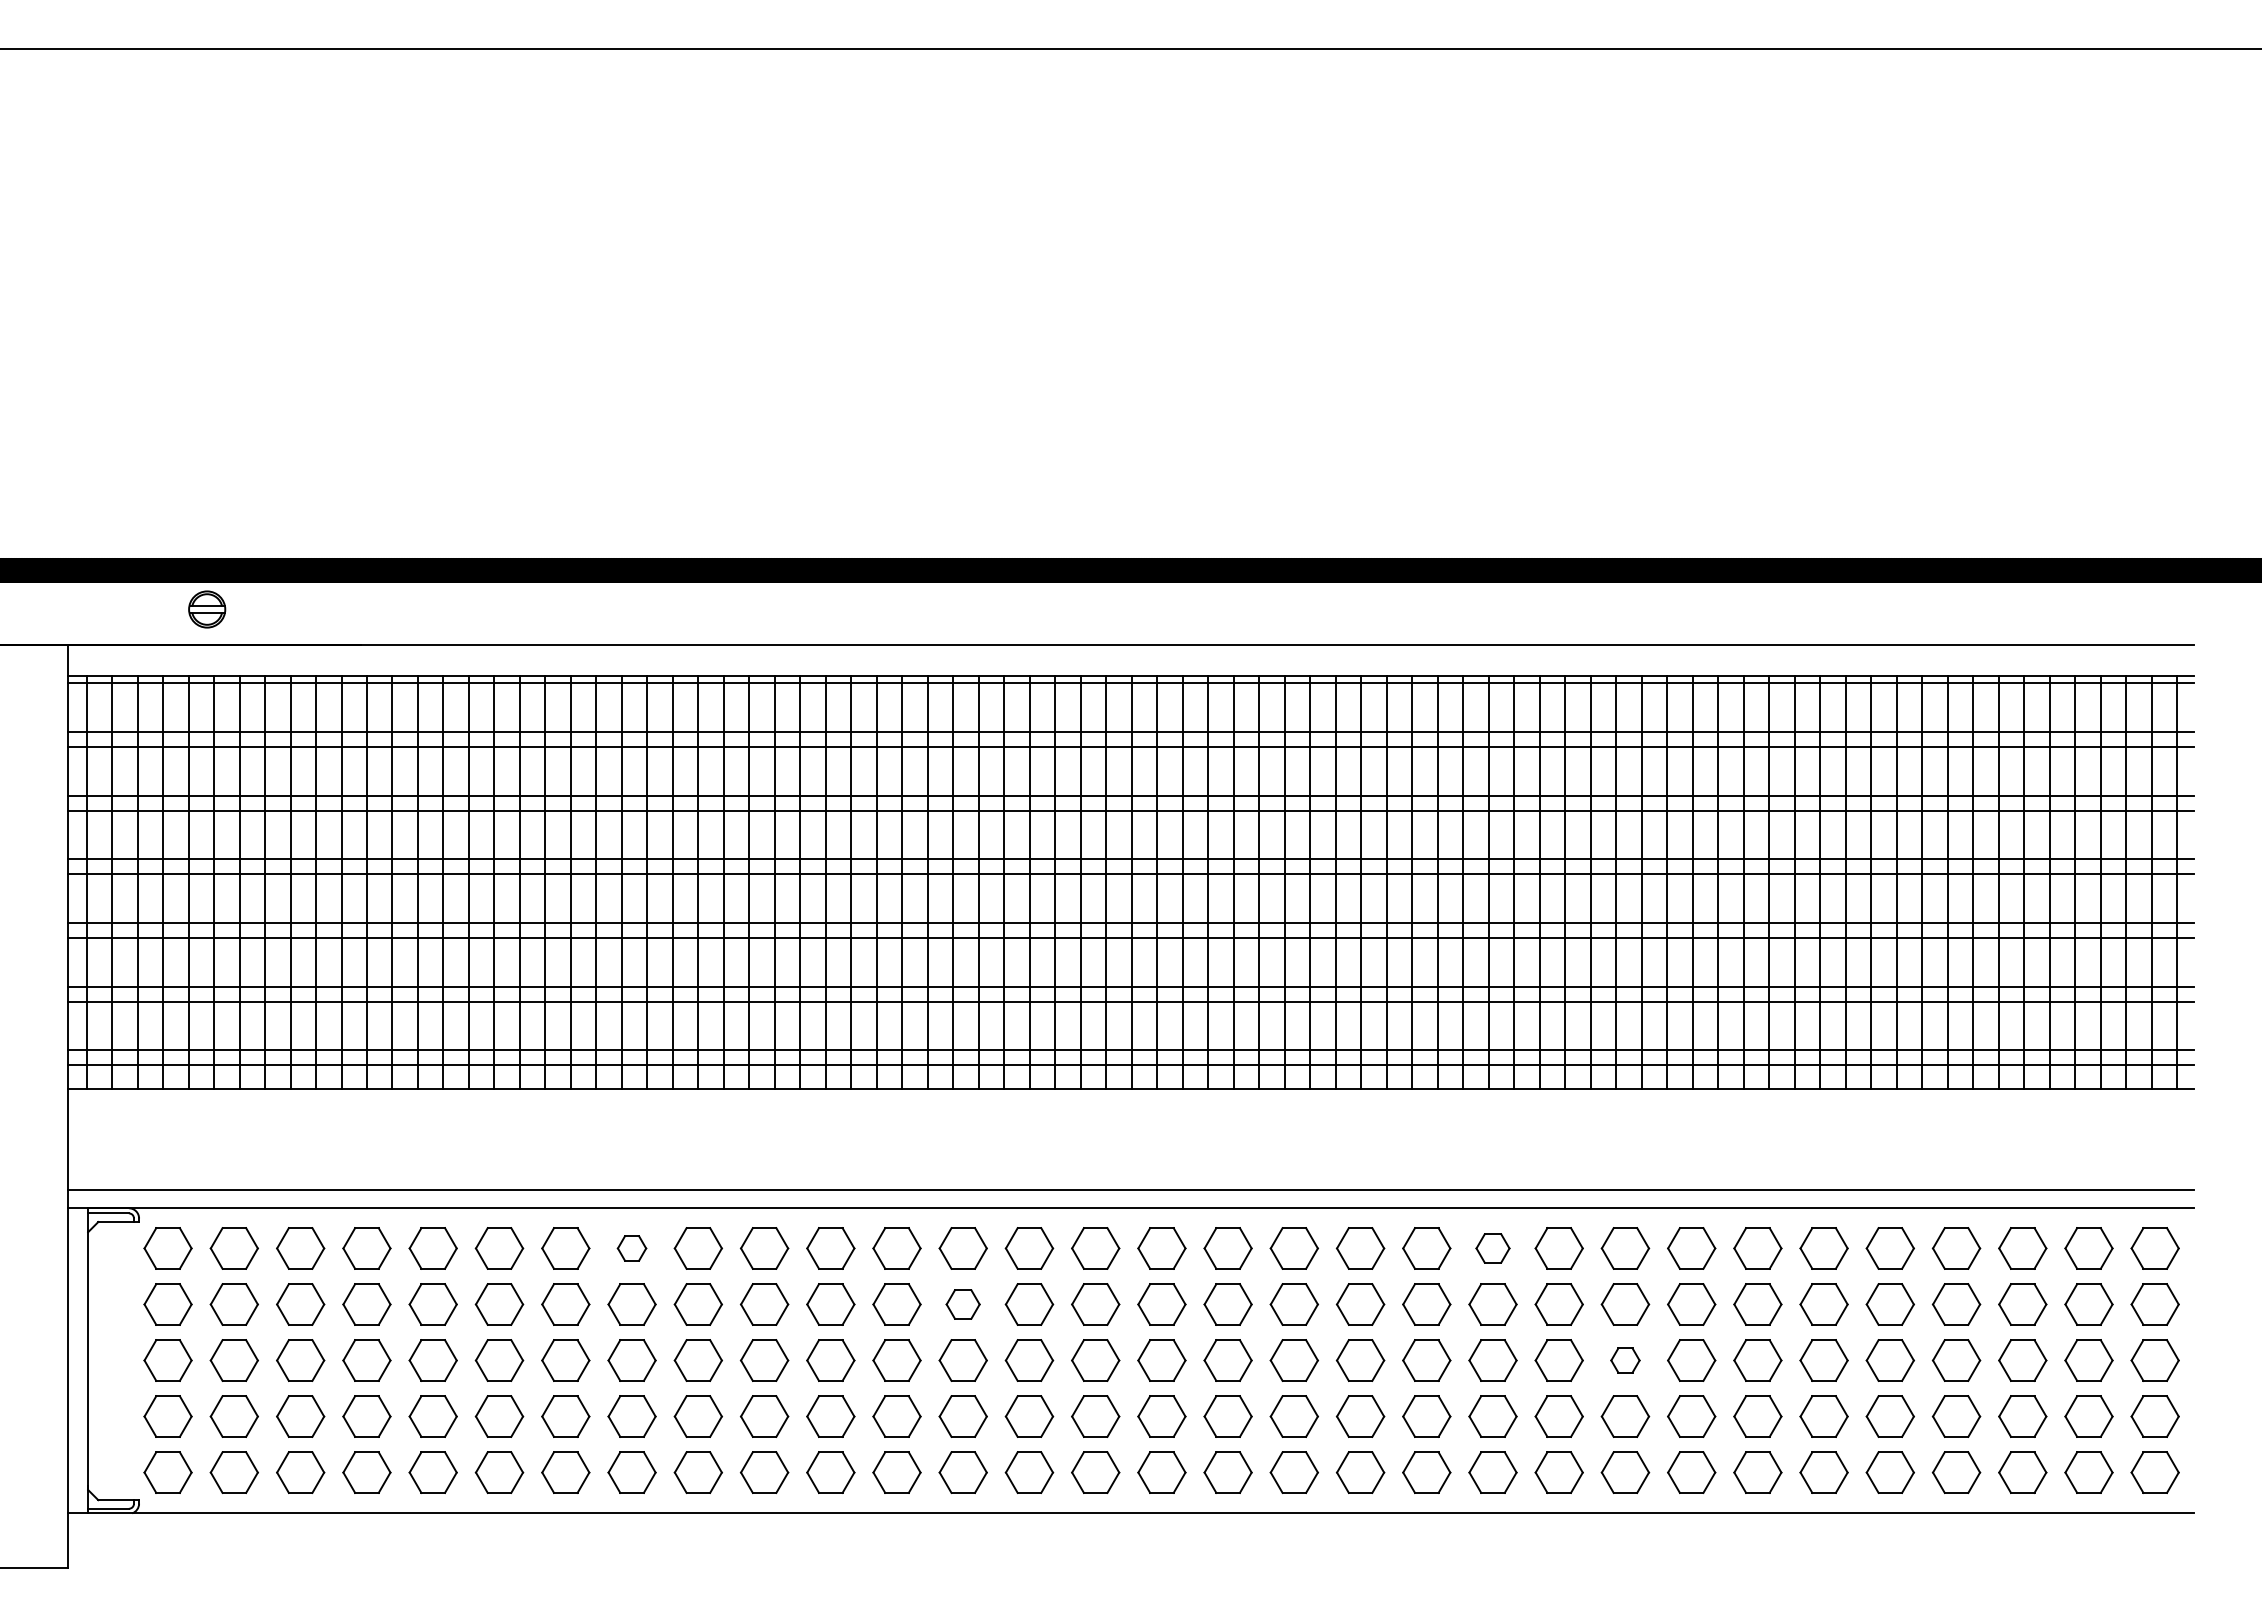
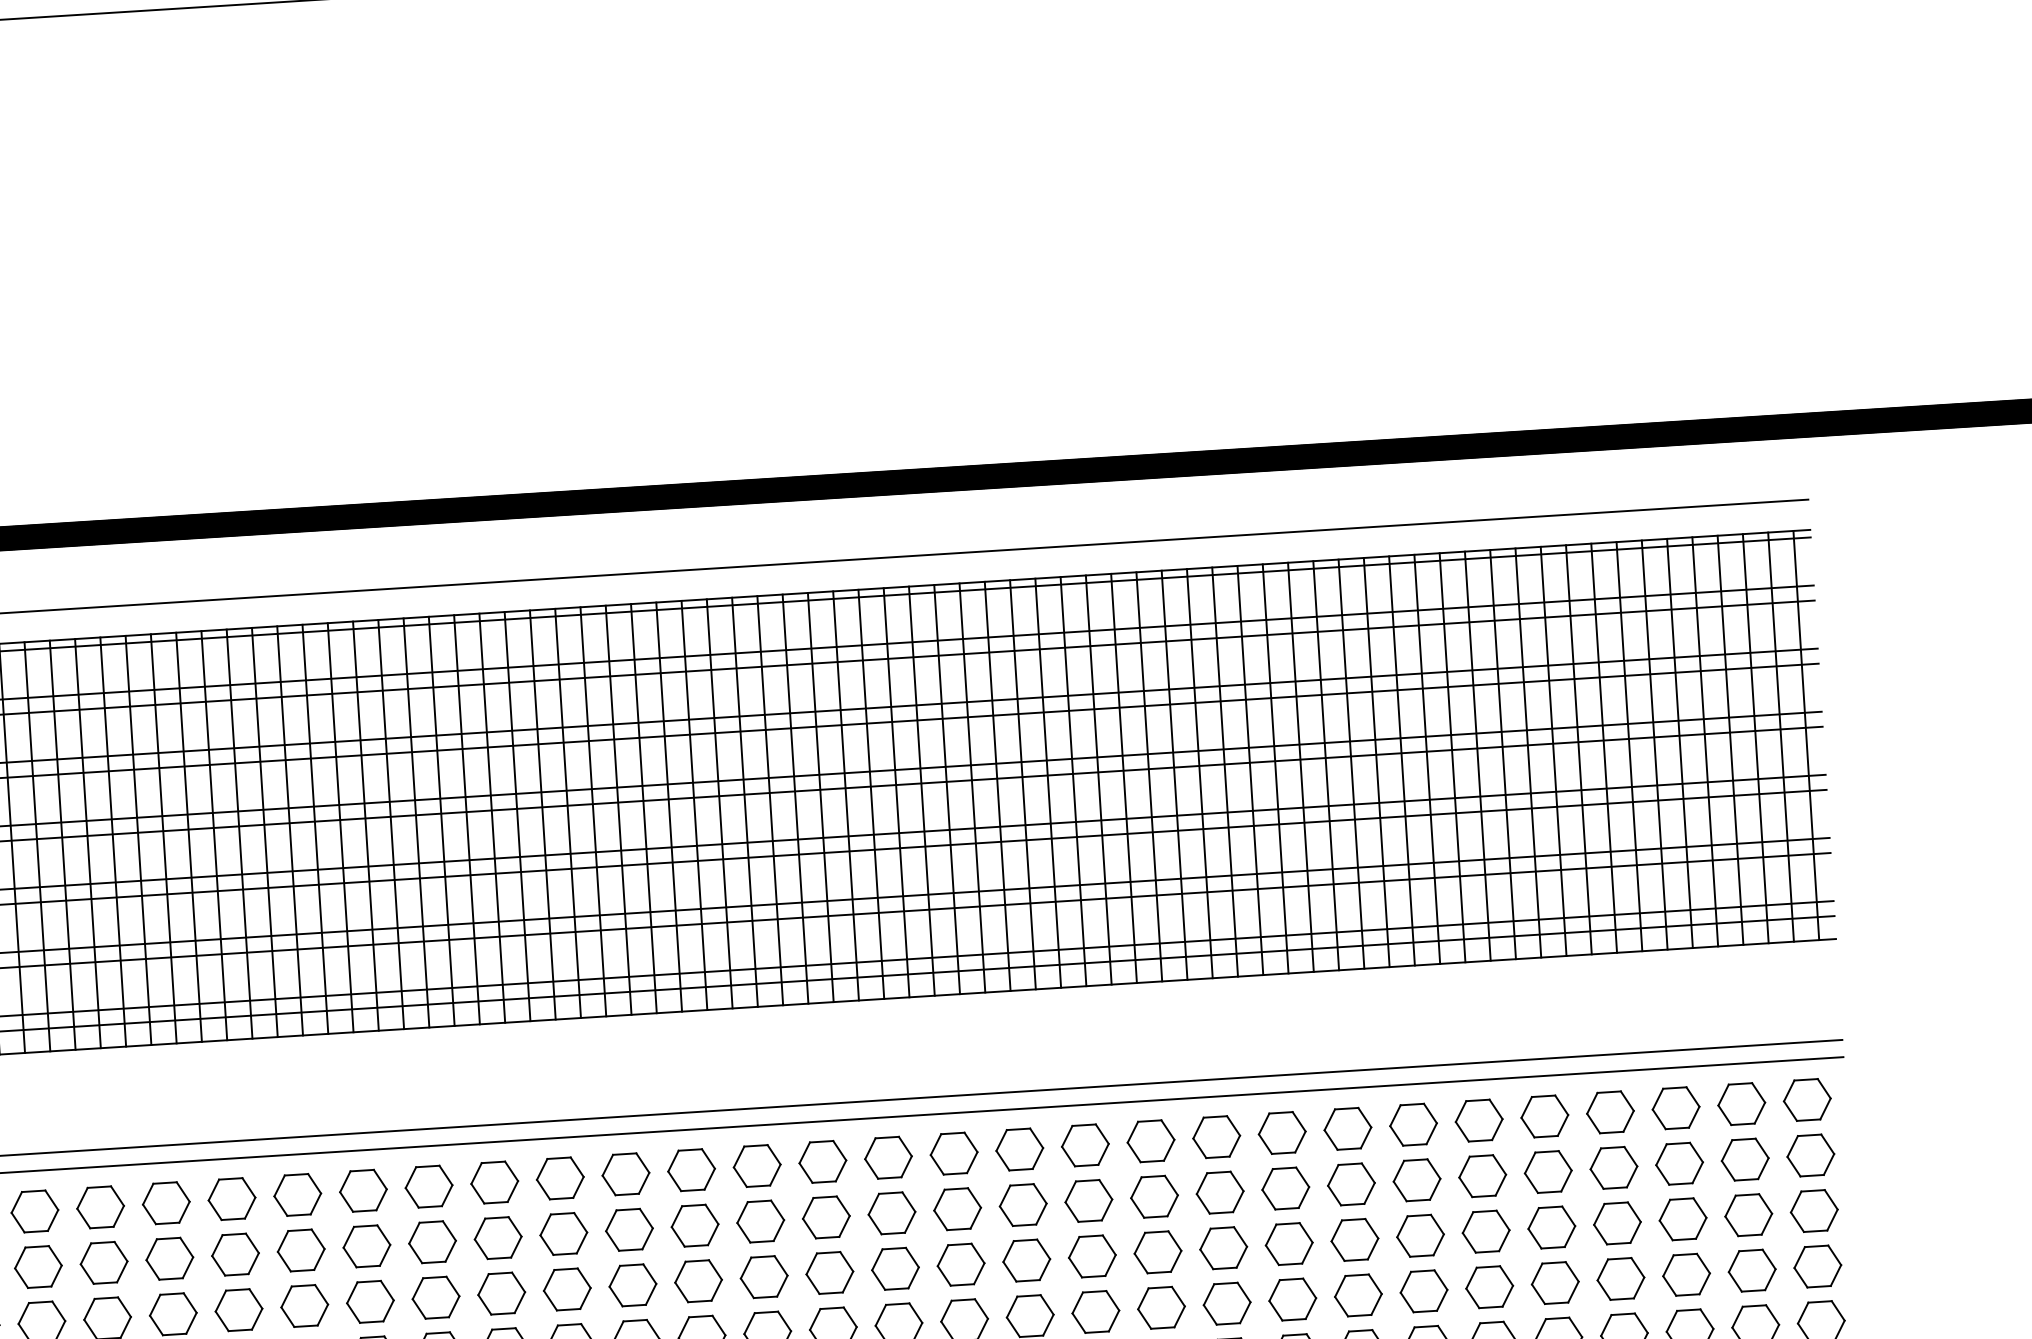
part: (631, 1248) -> (297, 1195), size x1.67
part: (1492, 1248) -> (1150, 1141), size x1.43
part: (962, 1304) -> (628, 1229), size x1.43
part: (1625, 1360) -> (1289, 1244), size x1.67

